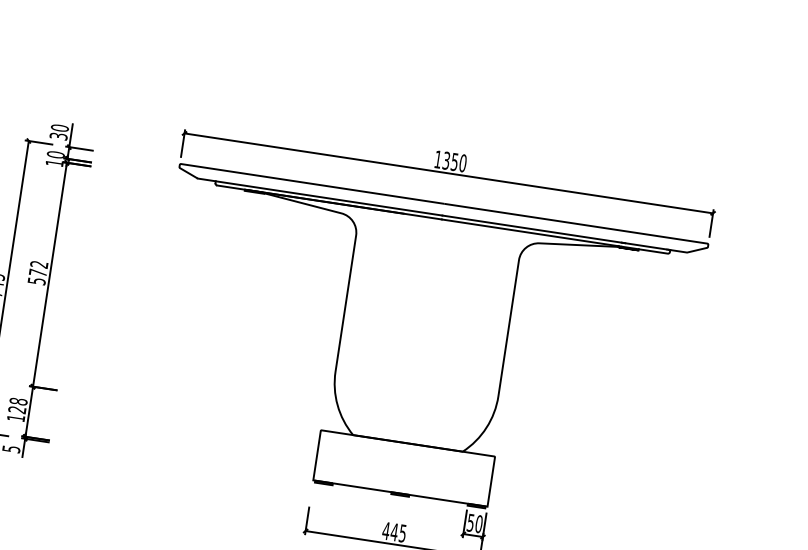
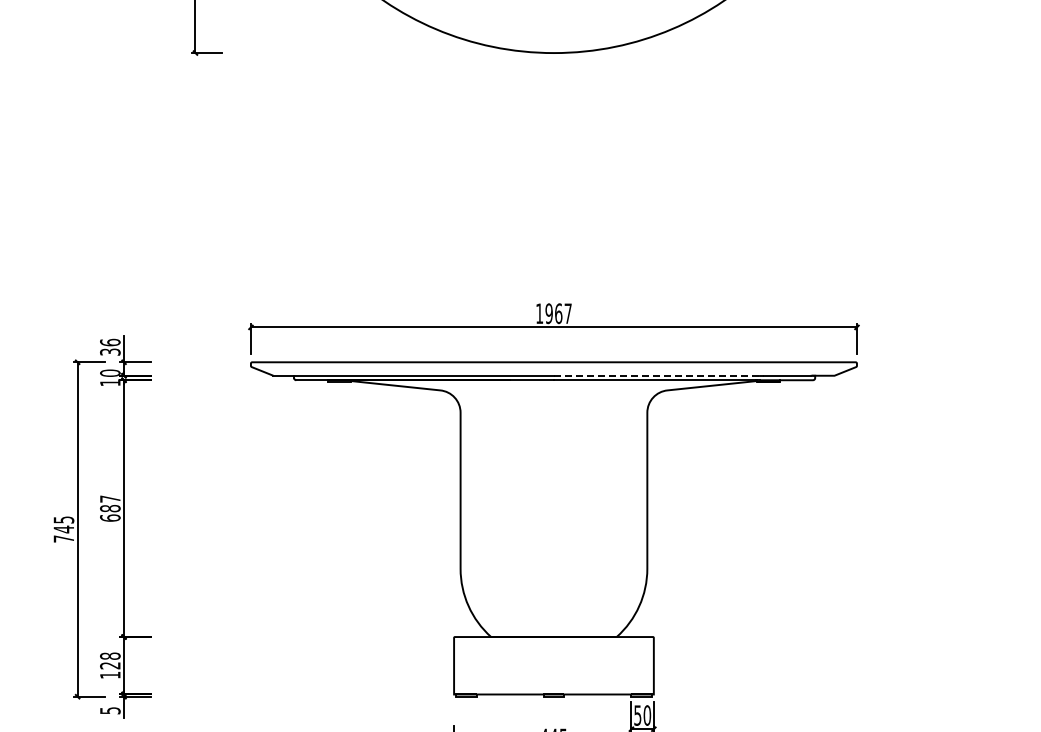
text: (60, 128) -> (110, 342), 30 -> 36
text: (454, 161) -> (558, 313), 1350 -> 1967
line: (533, 229) -> (658, 375), solid -> dashed
text: (38, 272) -> (110, 508), 572 -> 687

